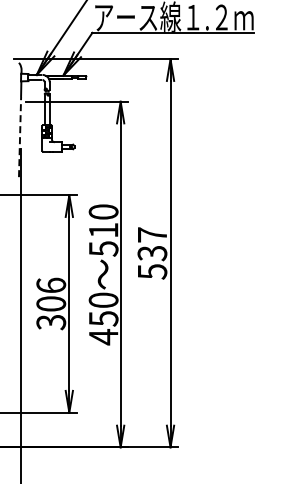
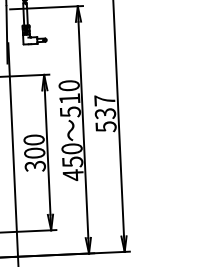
line: (20, 136) -> (7, 34), dashed -> solid
text: (51, 284) -> (34, 139), 306 -> 300

